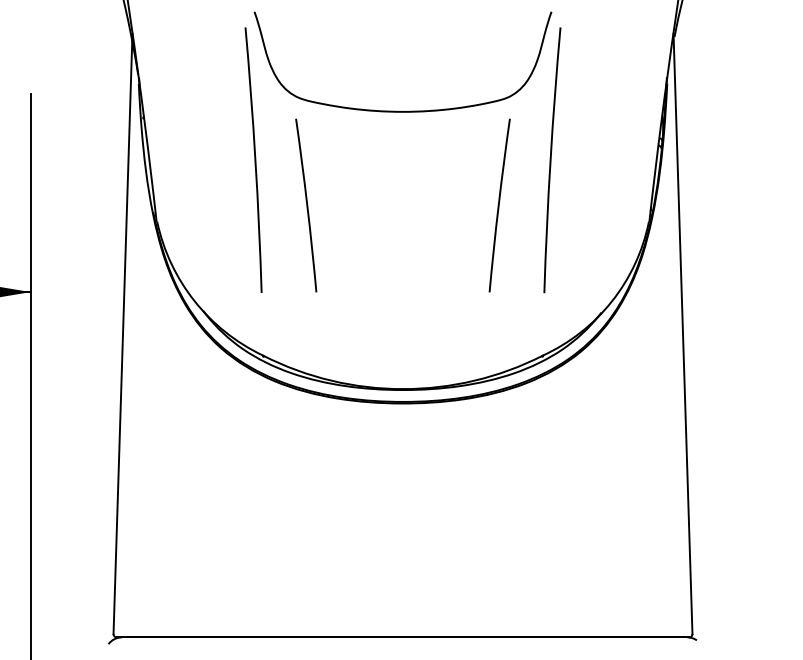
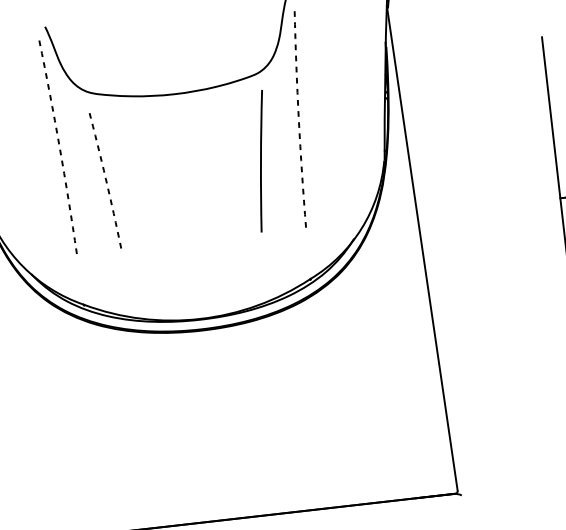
arc: (255, 160) -> (59, 147), solid -> dashed
arc: (550, 160) -> (298, 119), solid -> dashed
arc: (307, 205) -> (106, 178), solid -> dashed

